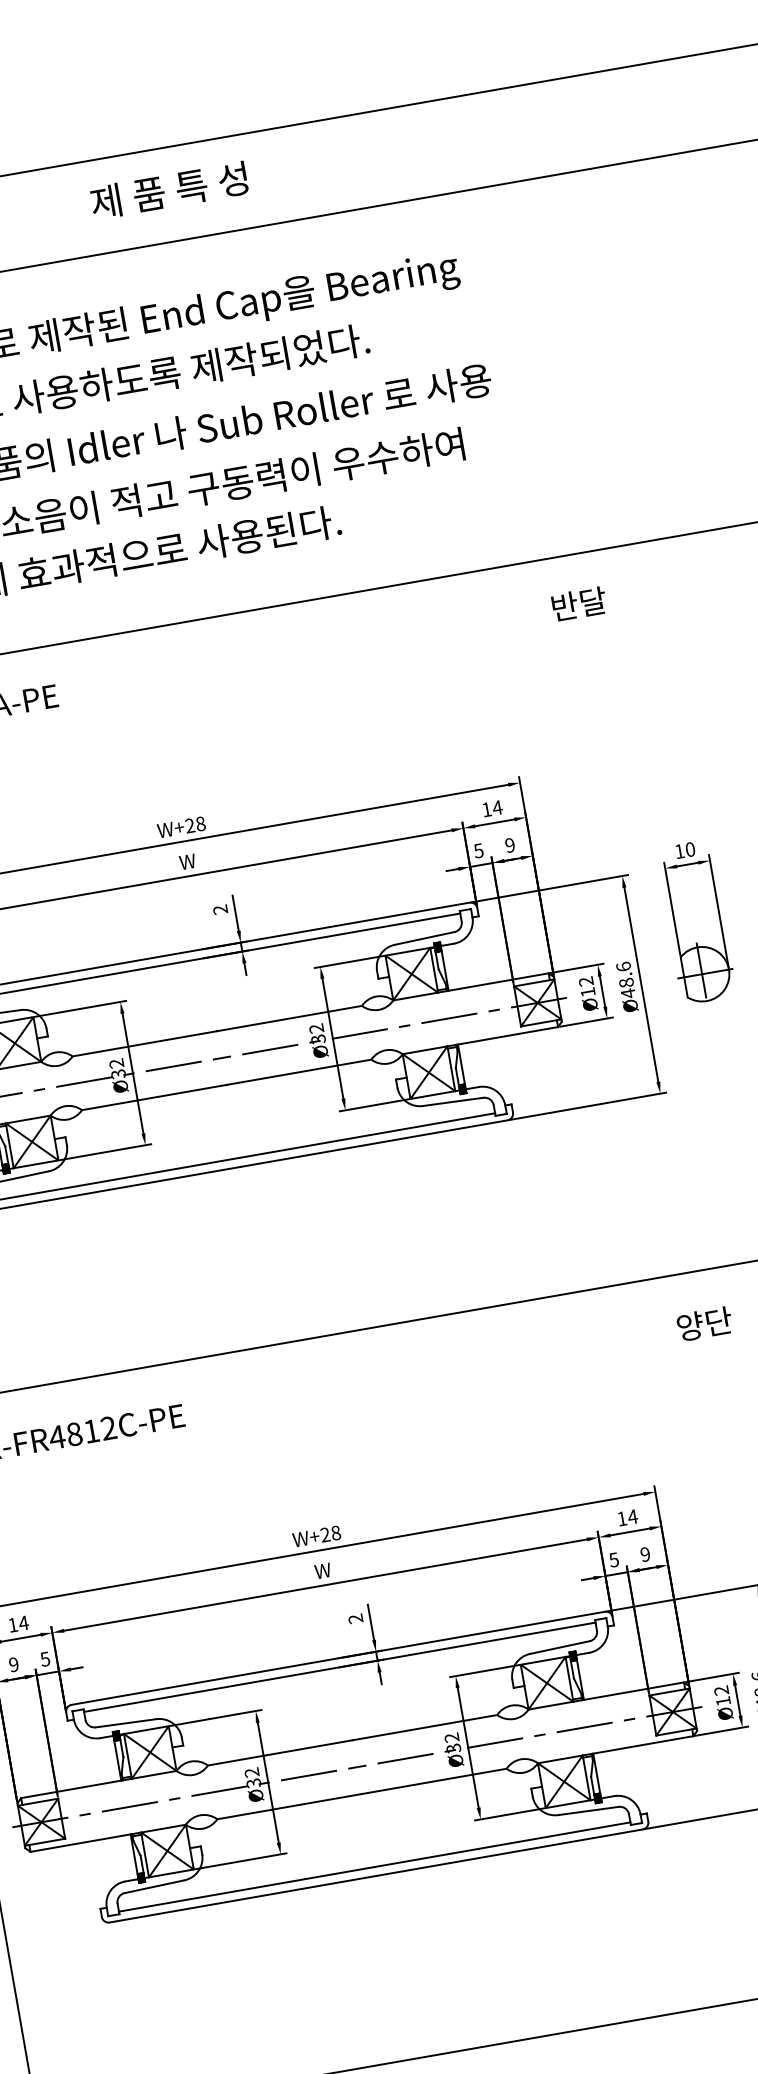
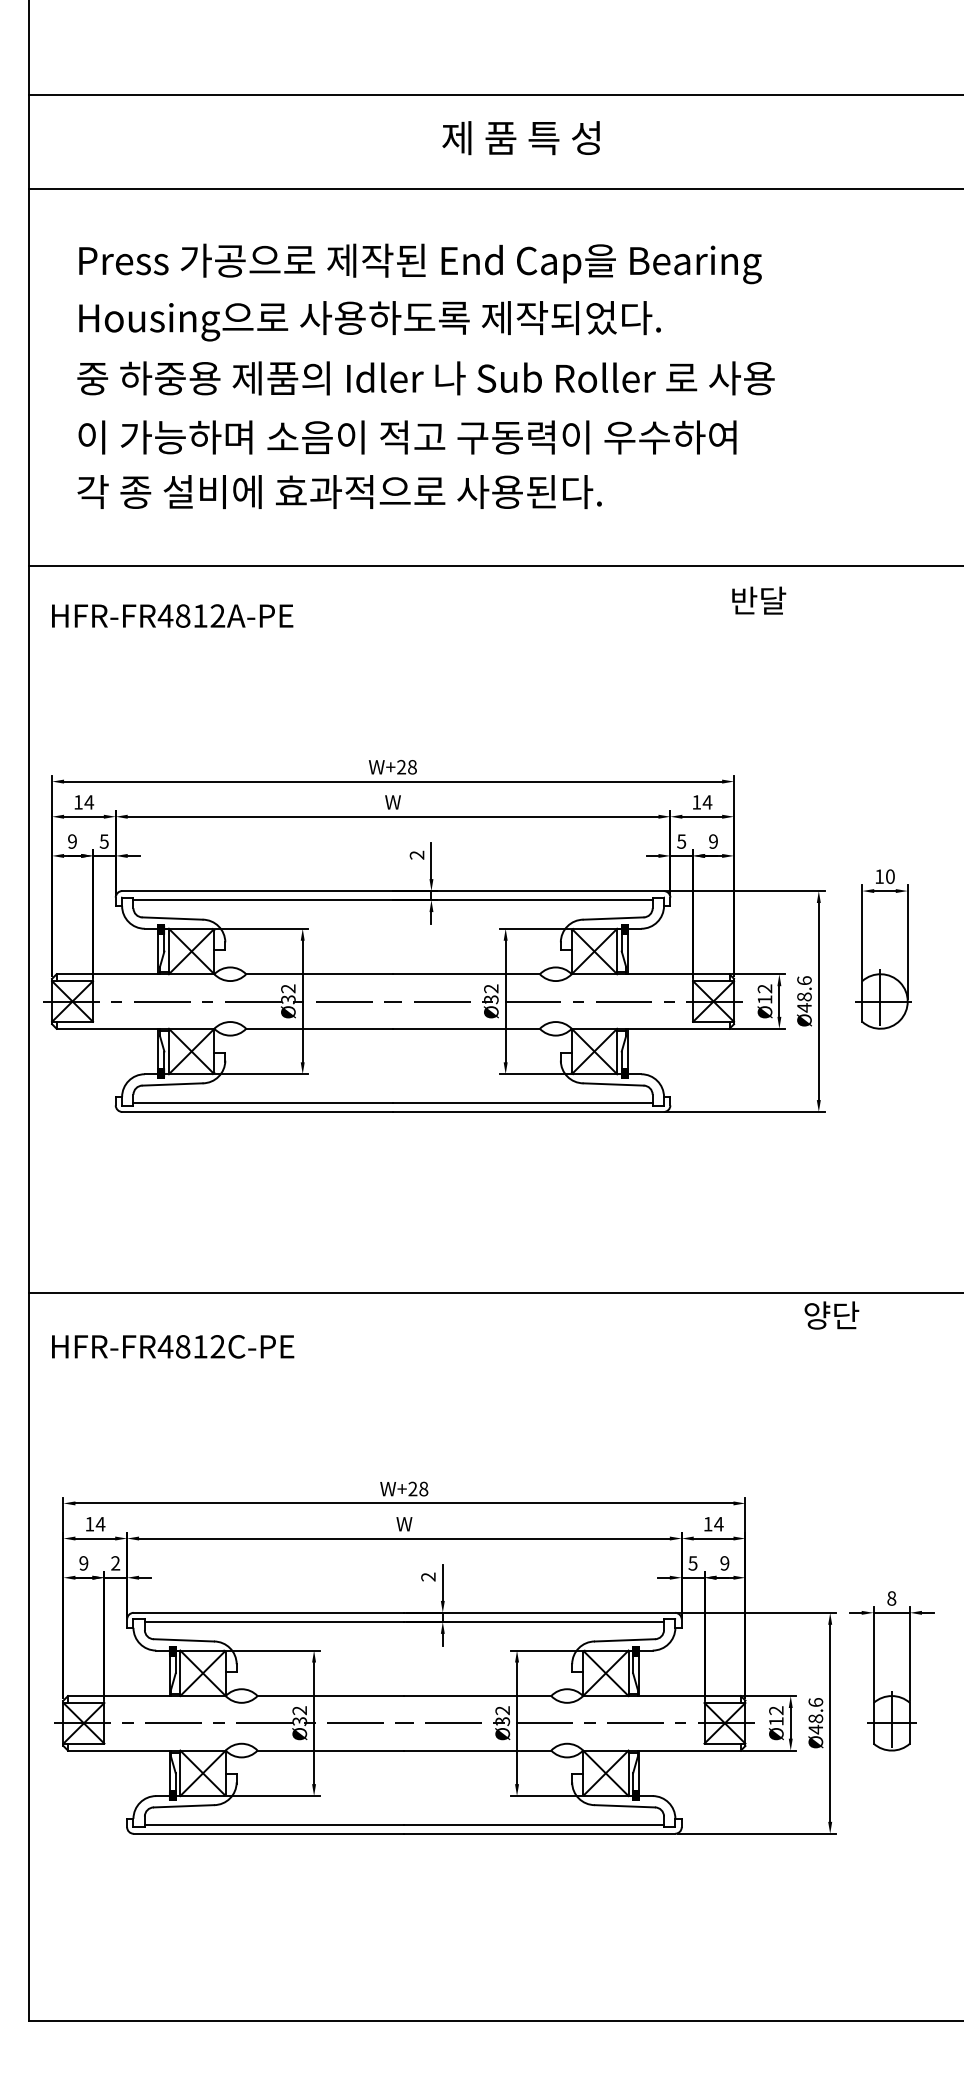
text: (168, 191) -> (520, 138), moved
text: (579, 603) -> (759, 600), moved
text: (704, 1324) -> (831, 1315), moved
text: (45, 1659) -> (115, 1563), 5 -> 2

